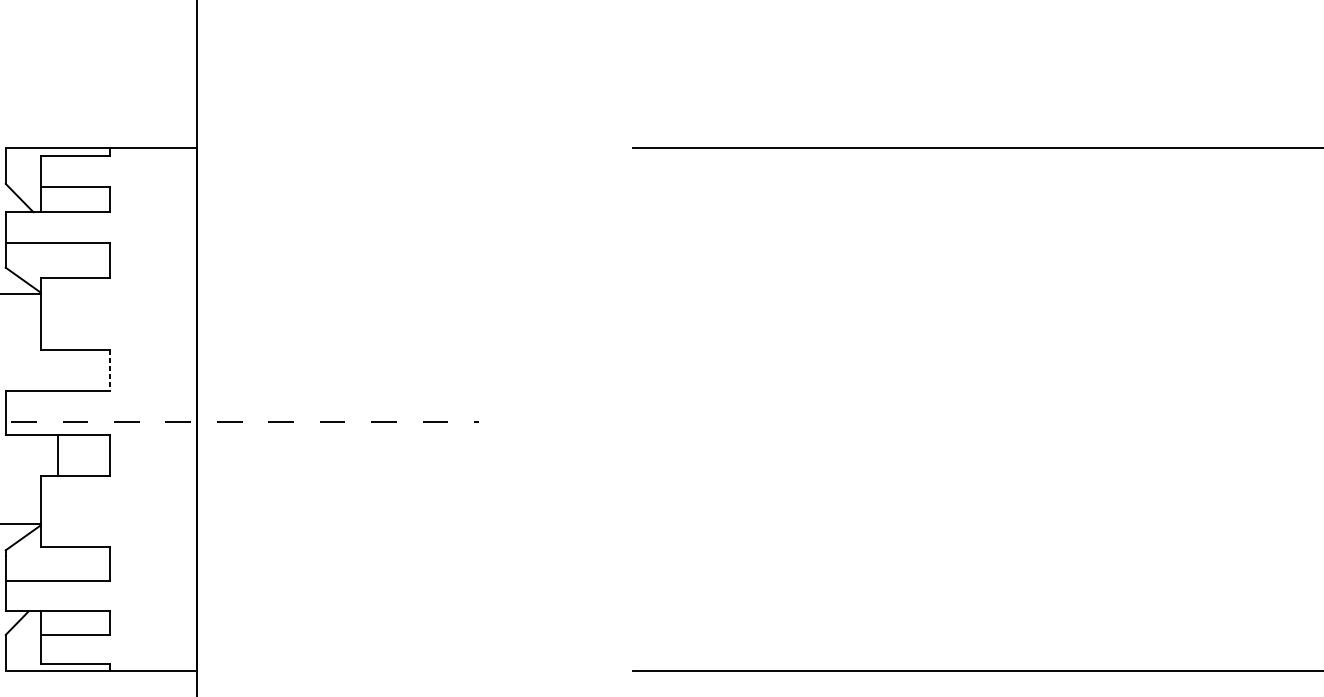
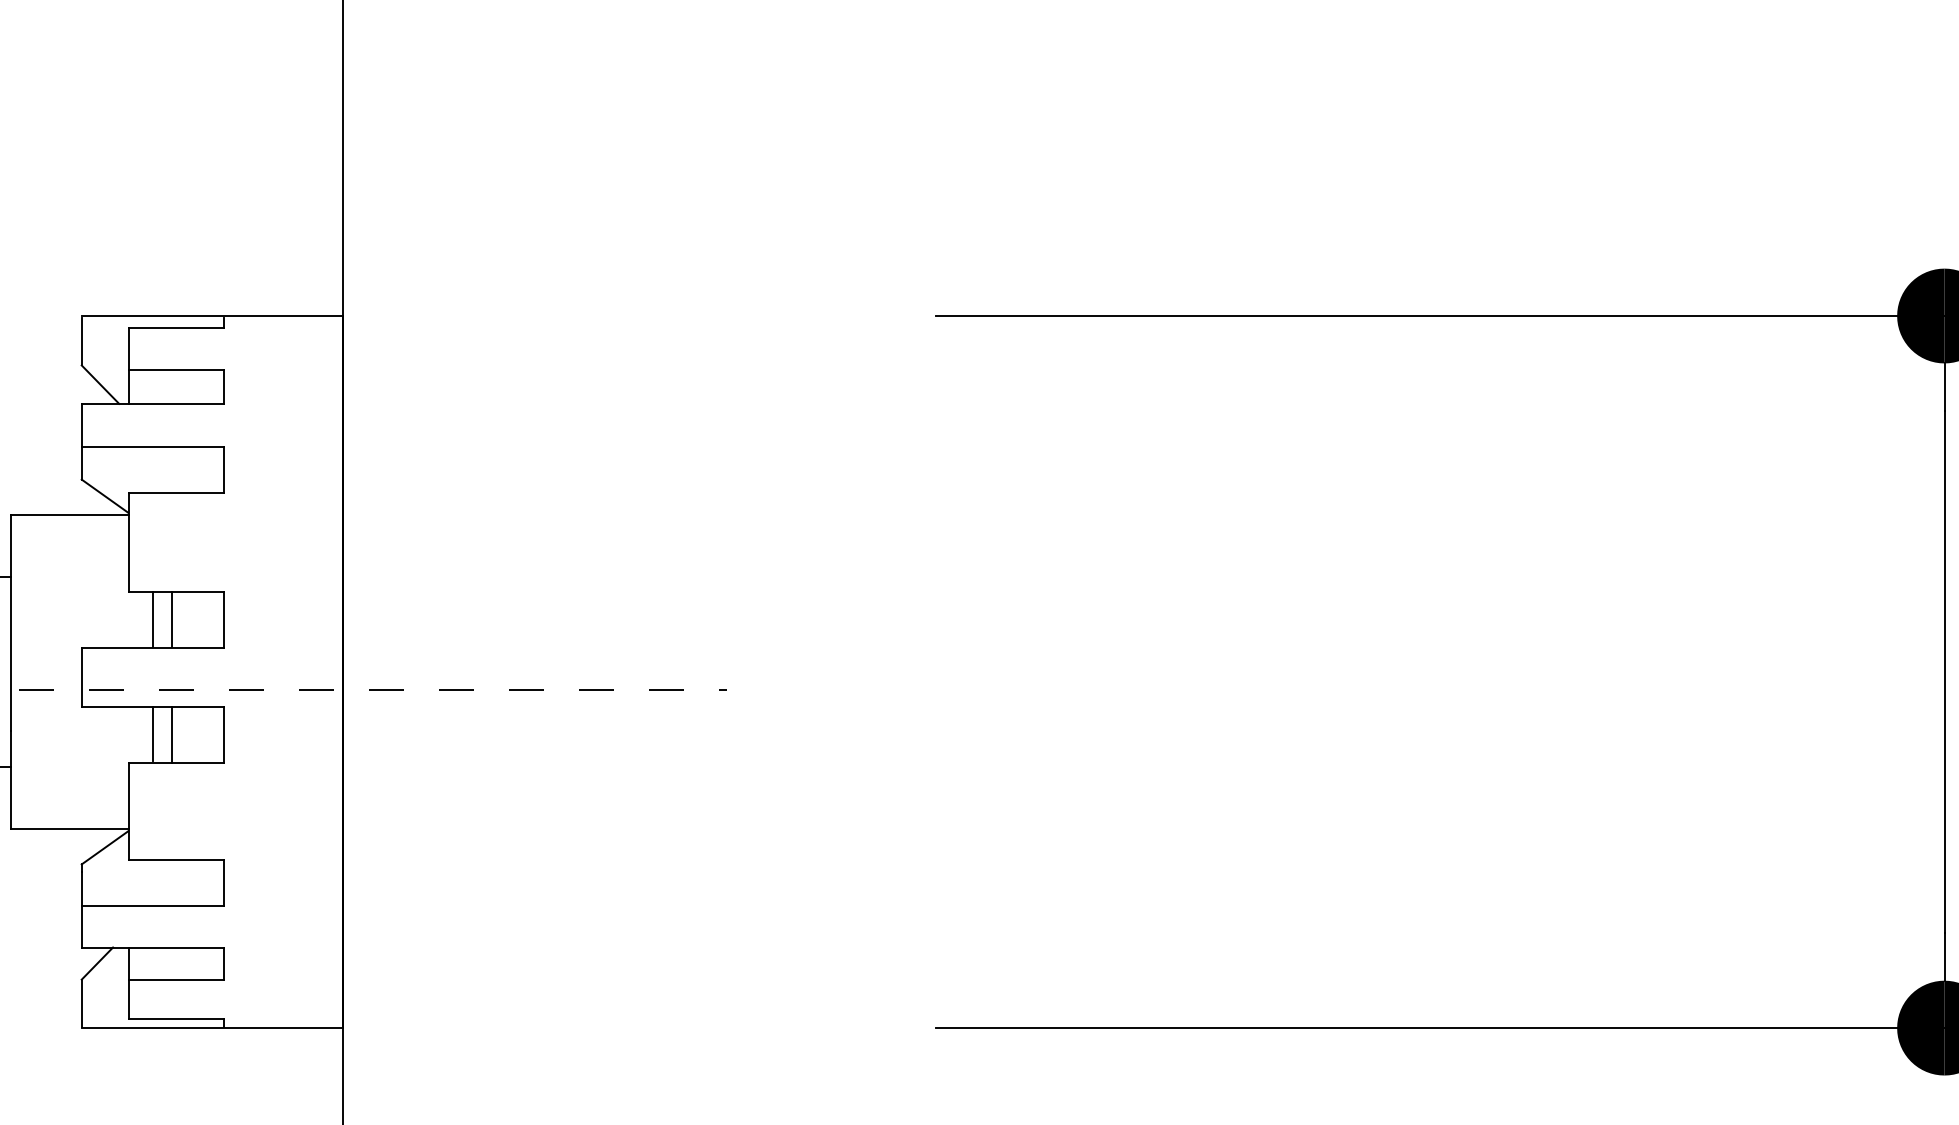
line: (57, 370) -> (152, 619), added
line: (71, 370) -> (171, 619), added
line: (110, 371) -> (224, 620), dashed -> solid
line: (71, 455) -> (171, 735), added

